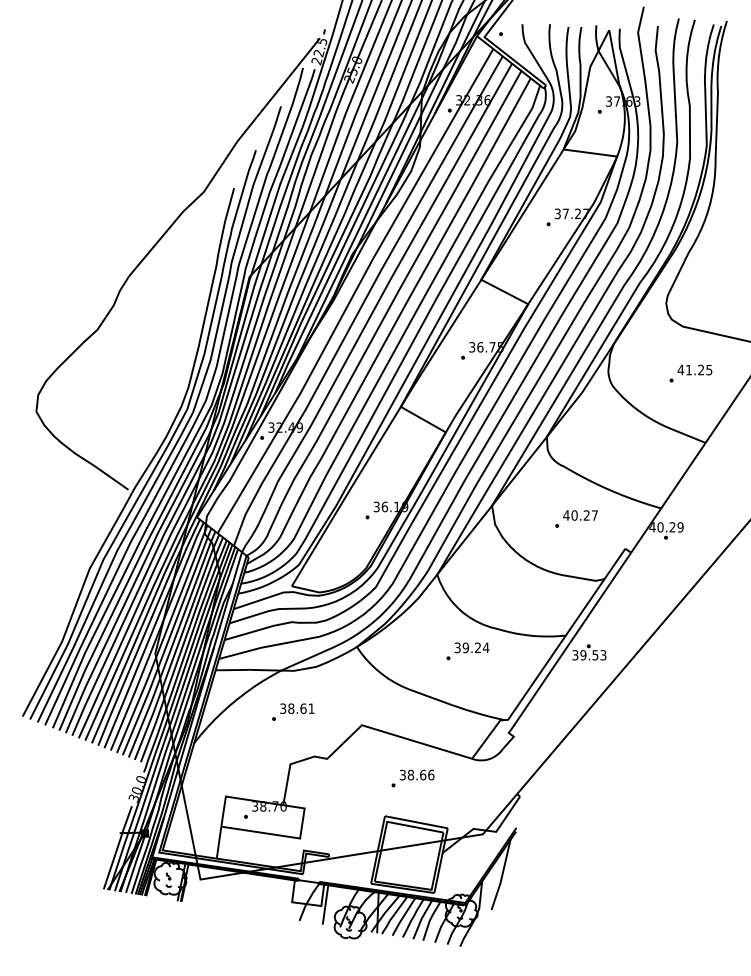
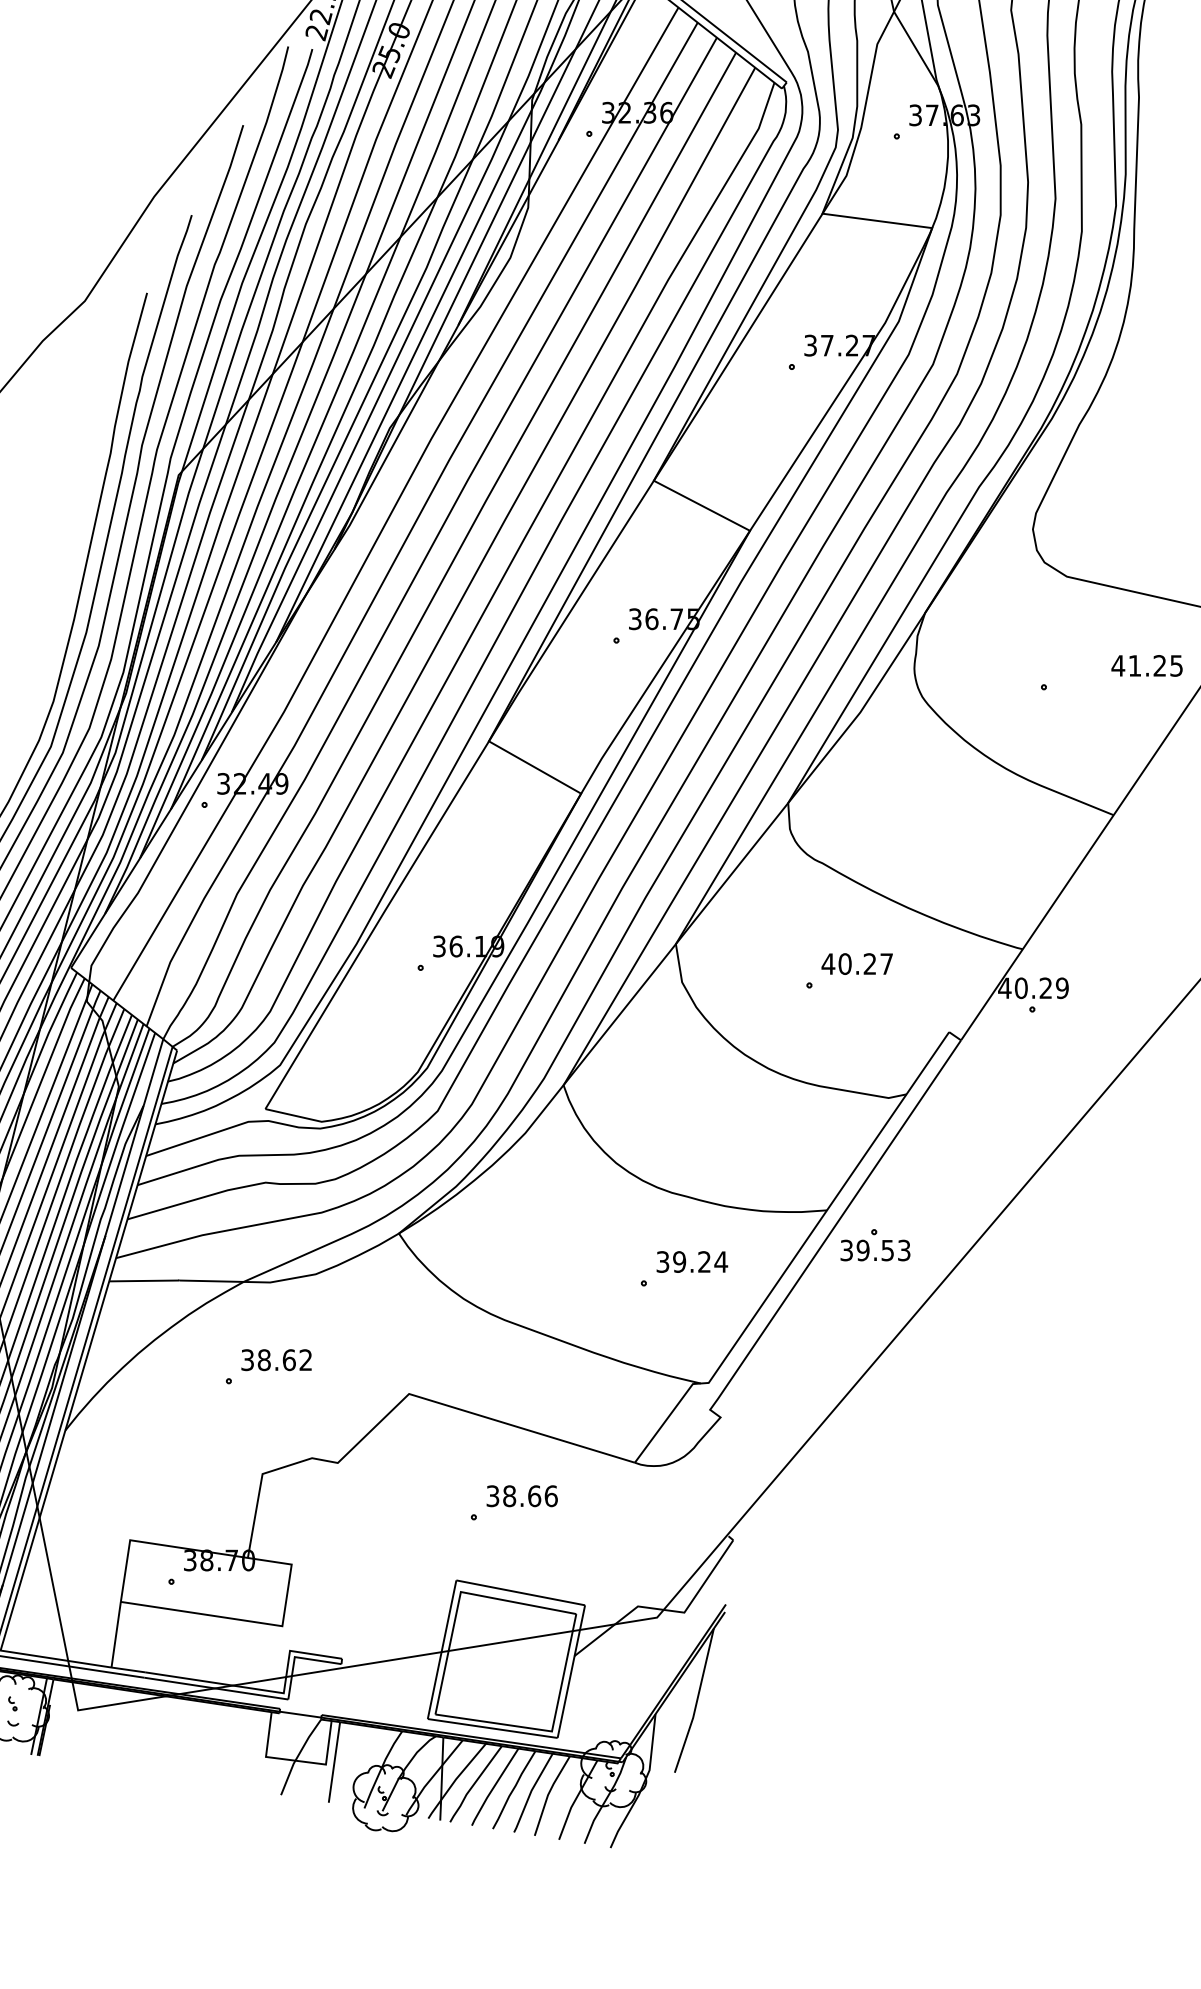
text: (694, 369) -> (1146, 664), moved
part: (467, 651) -> (682, 1269), moved
text: (311, 708) -> (305, 1359), 38.61 -> 38.62

